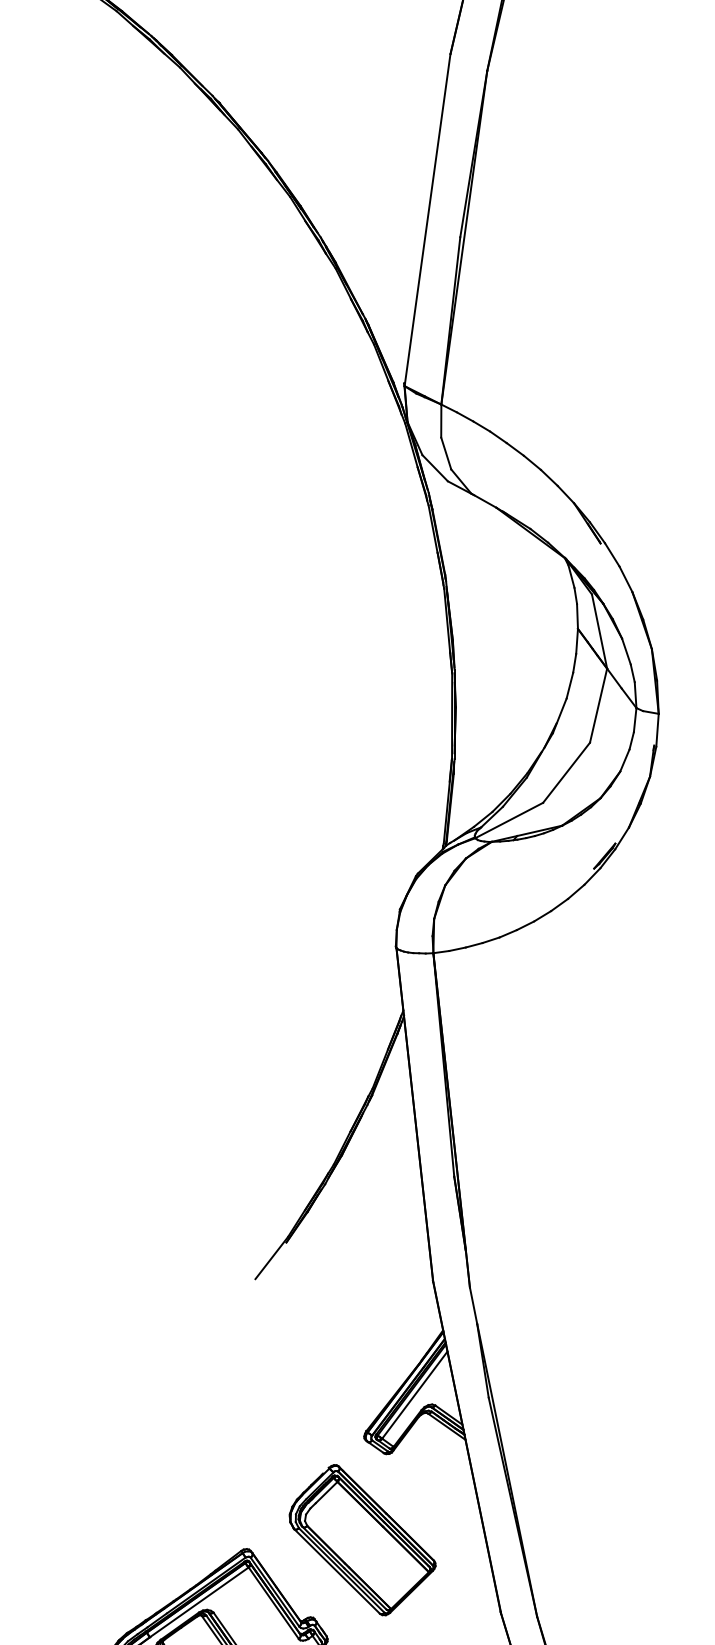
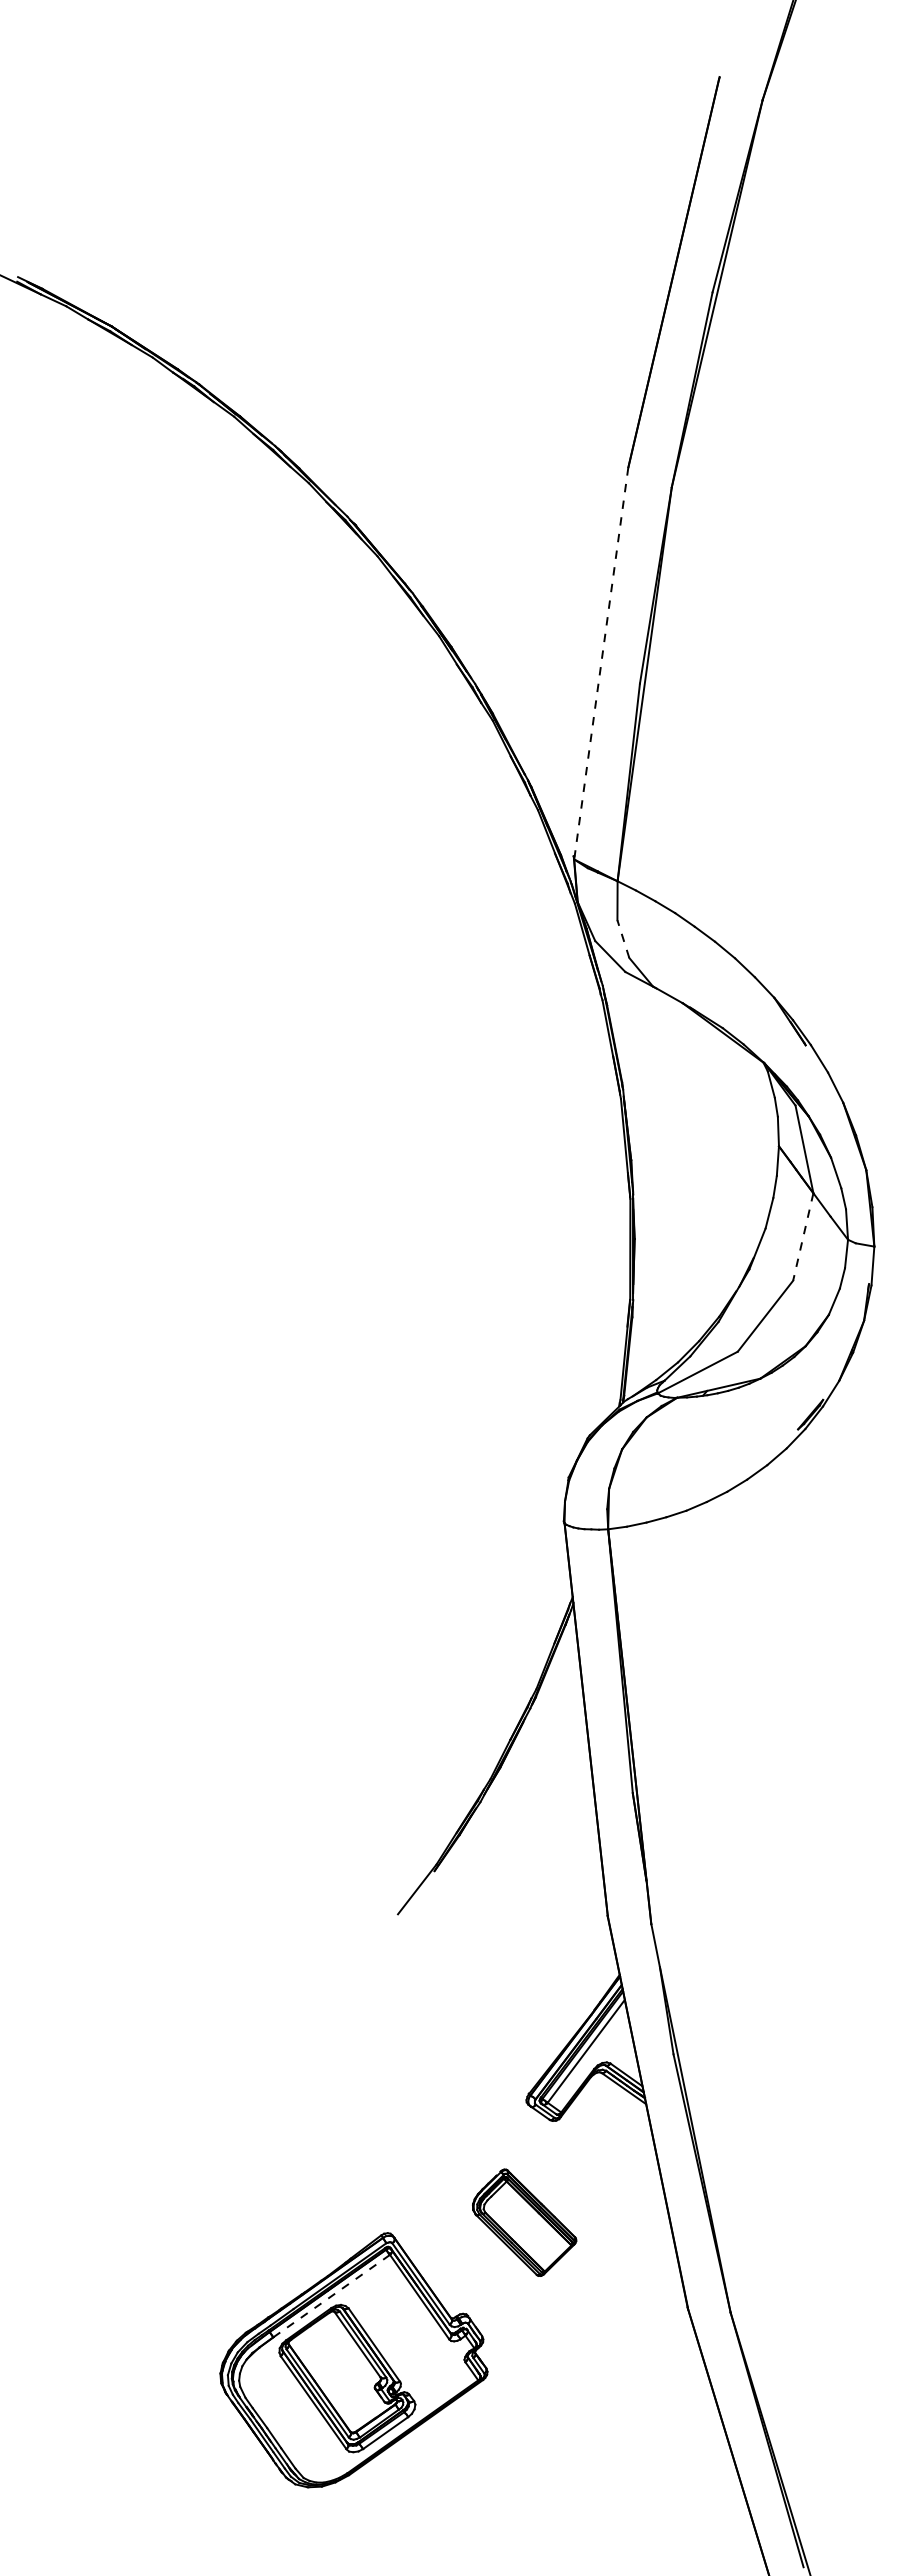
line: (427, 220) -> (601, 663), solid -> dashed
line: (446, 453) -> (623, 939), solid -> dashed
line: (598, 705) -> (803, 1236), solid -> dashed
part: (362, 1540) -> (524, 2222), size x0.6
line: (199, 1602) -> (331, 2296), solid -> dashed

